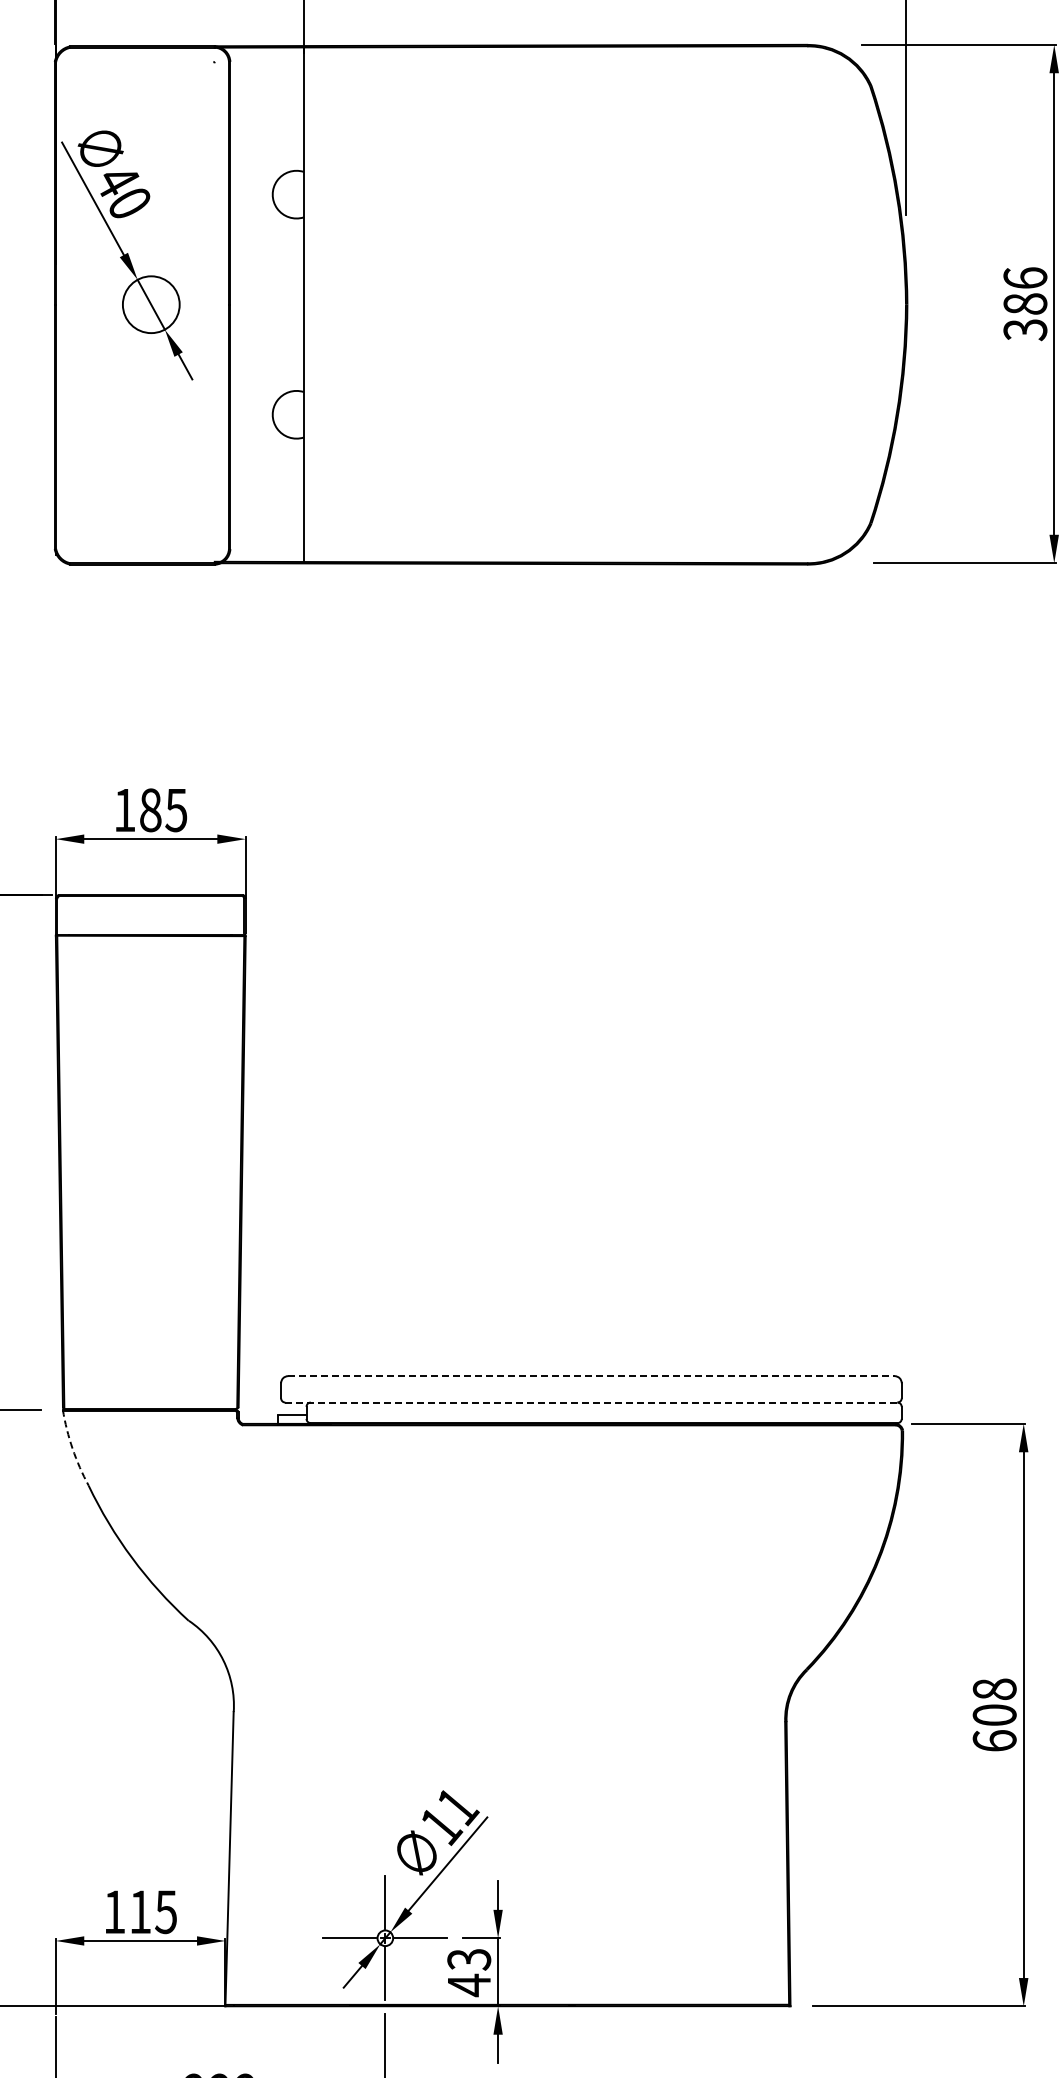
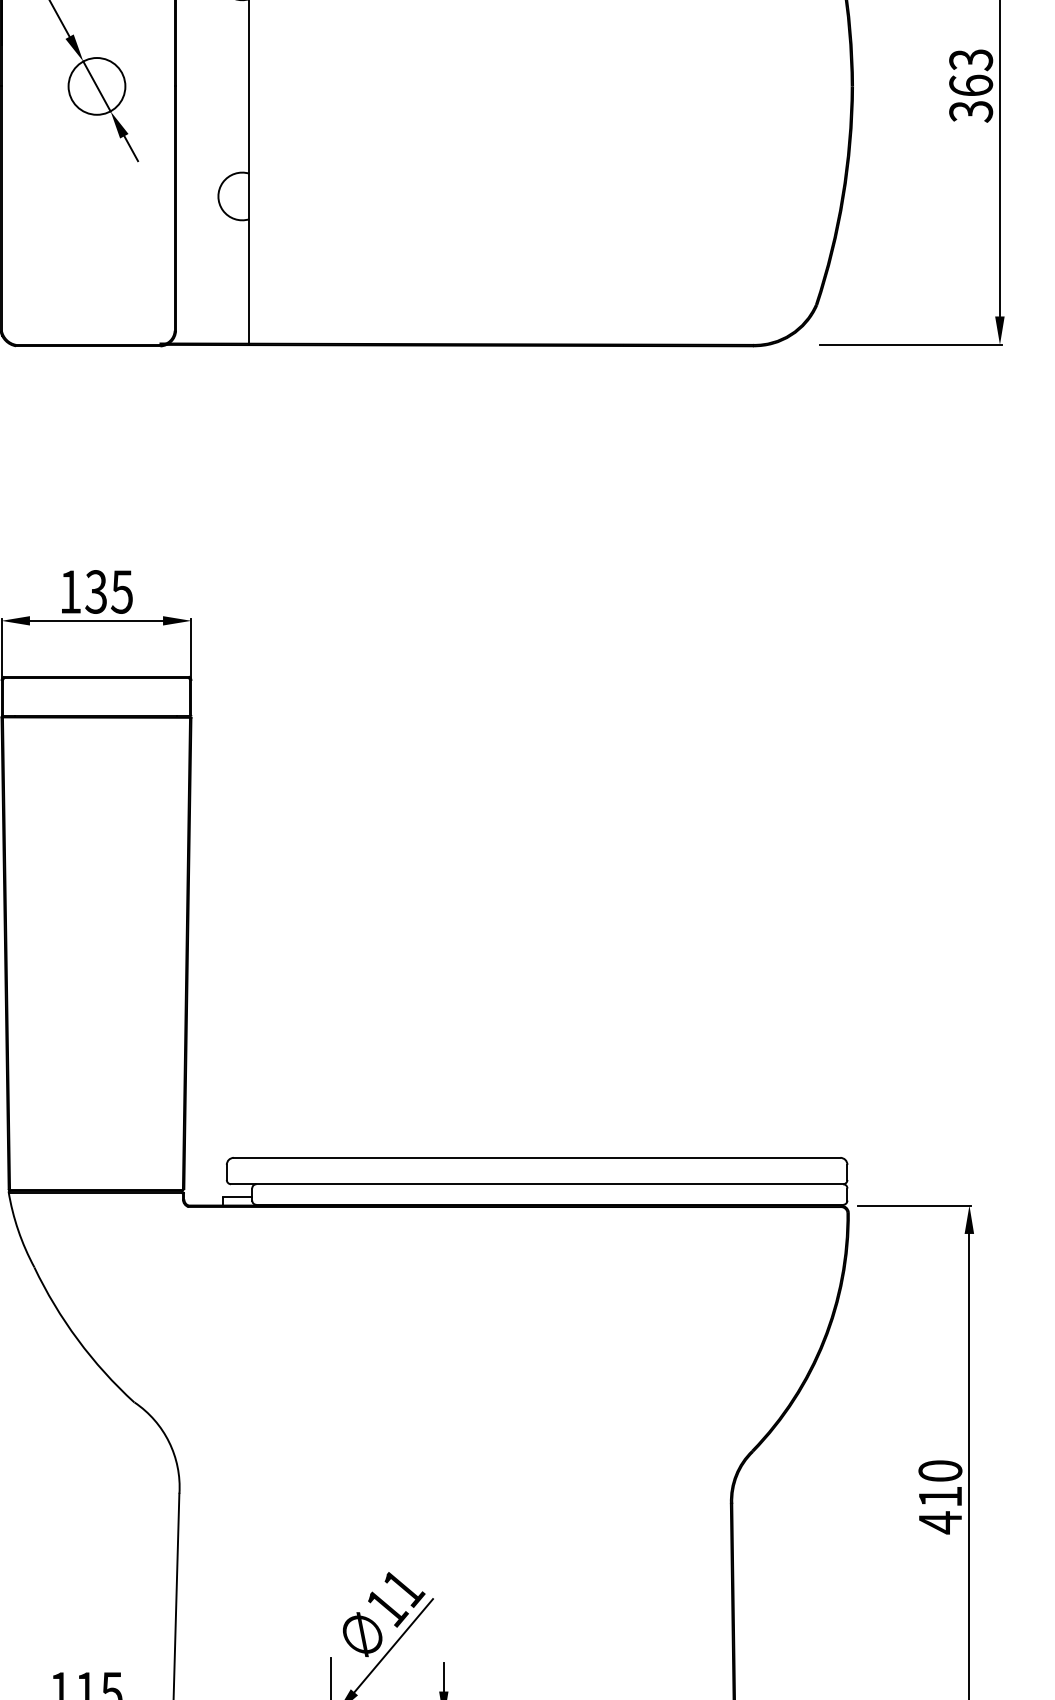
text: (1025, 290) -> (971, 72), 386 -> 363
text: (150, 810) -> (96, 592), 185 -> 135
line: (591, 1376) -> (537, 1158), dashed -> solid
line: (591, 1402) -> (537, 1184), dashed -> solid
arc: (72, 1448) -> (18, 1230), dashed -> solid
text: (994, 1715) -> (940, 1497), 608 -> 410

